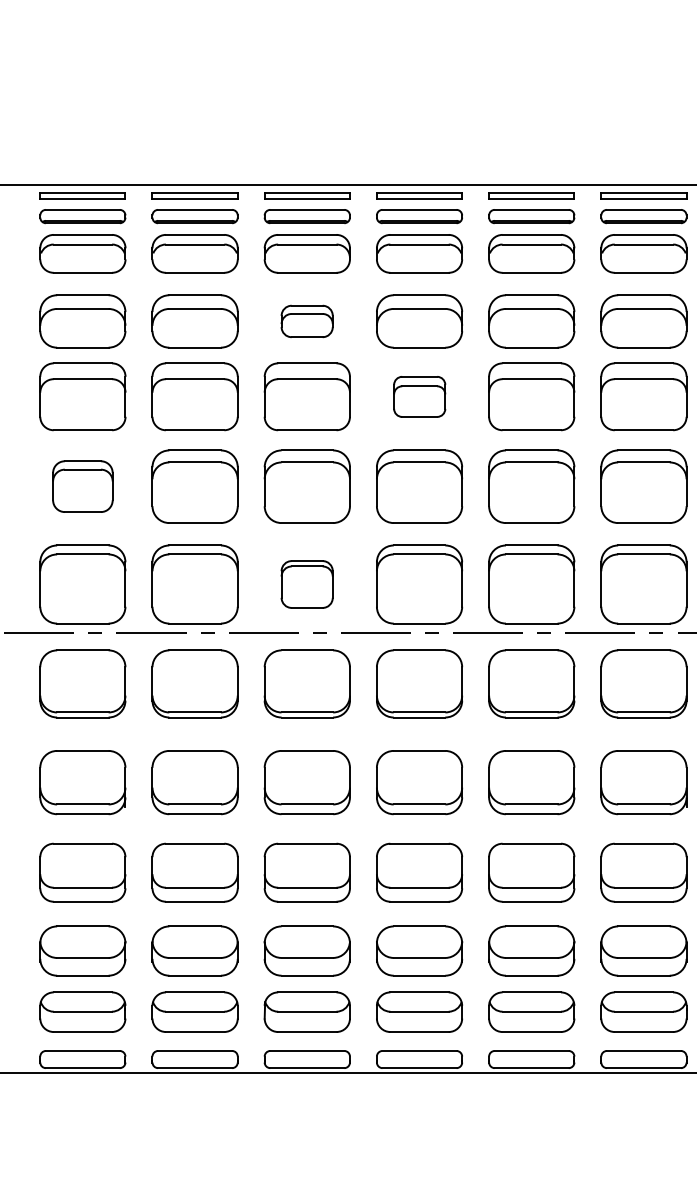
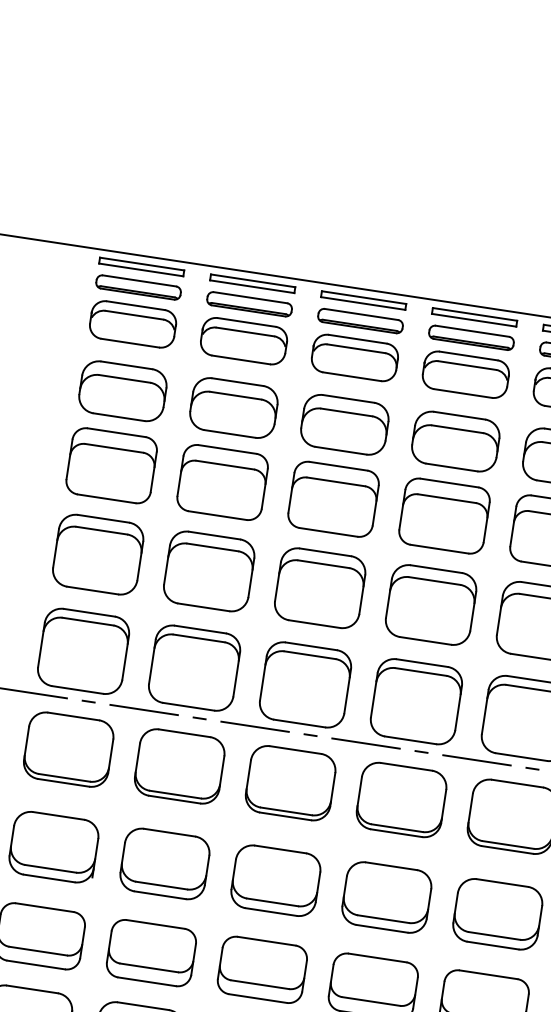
part: (306, 321) -> (344, 424), size x1.67
part: (419, 396) -> (444, 515), size x1.67
part: (82, 486) -> (97, 554), size x1.43
part: (306, 584) -> (304, 684), size x1.67

